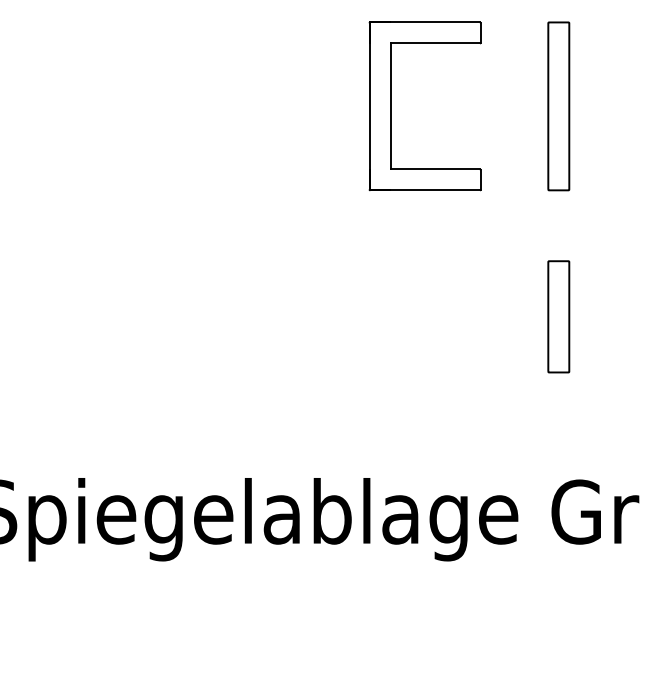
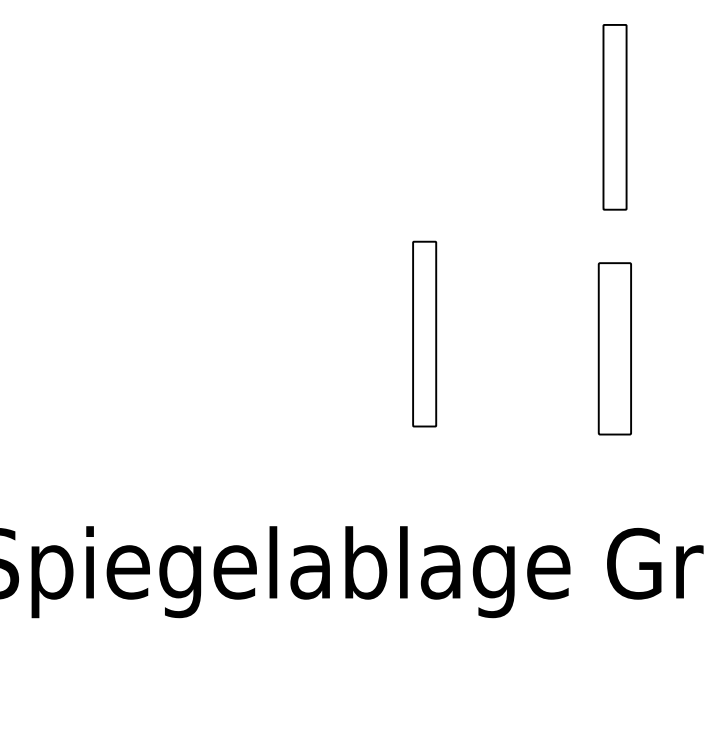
part: (391, 106) -> (430, 117), removed
part: (385, 303) -> (424, 334), added
part: (558, 316) -> (614, 348), size x1.4

